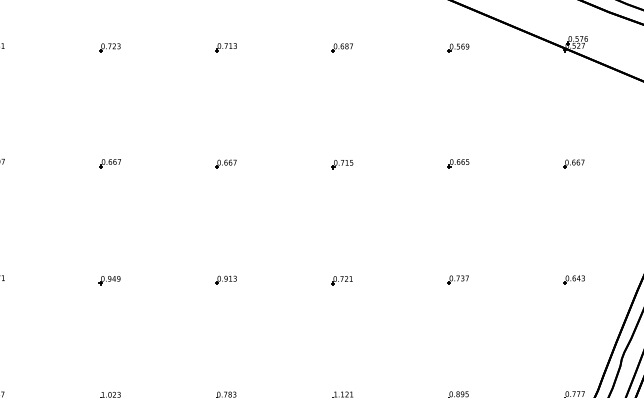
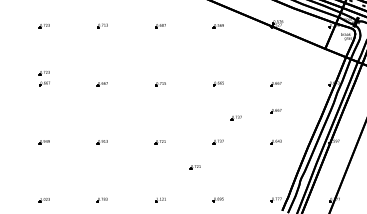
part: (107, 142) -> (43, 73), added
part: (572, 218) -> (275, 111), added
part: (492, 230) -> (235, 117), added
part: (410, 331) -> (194, 167), added

